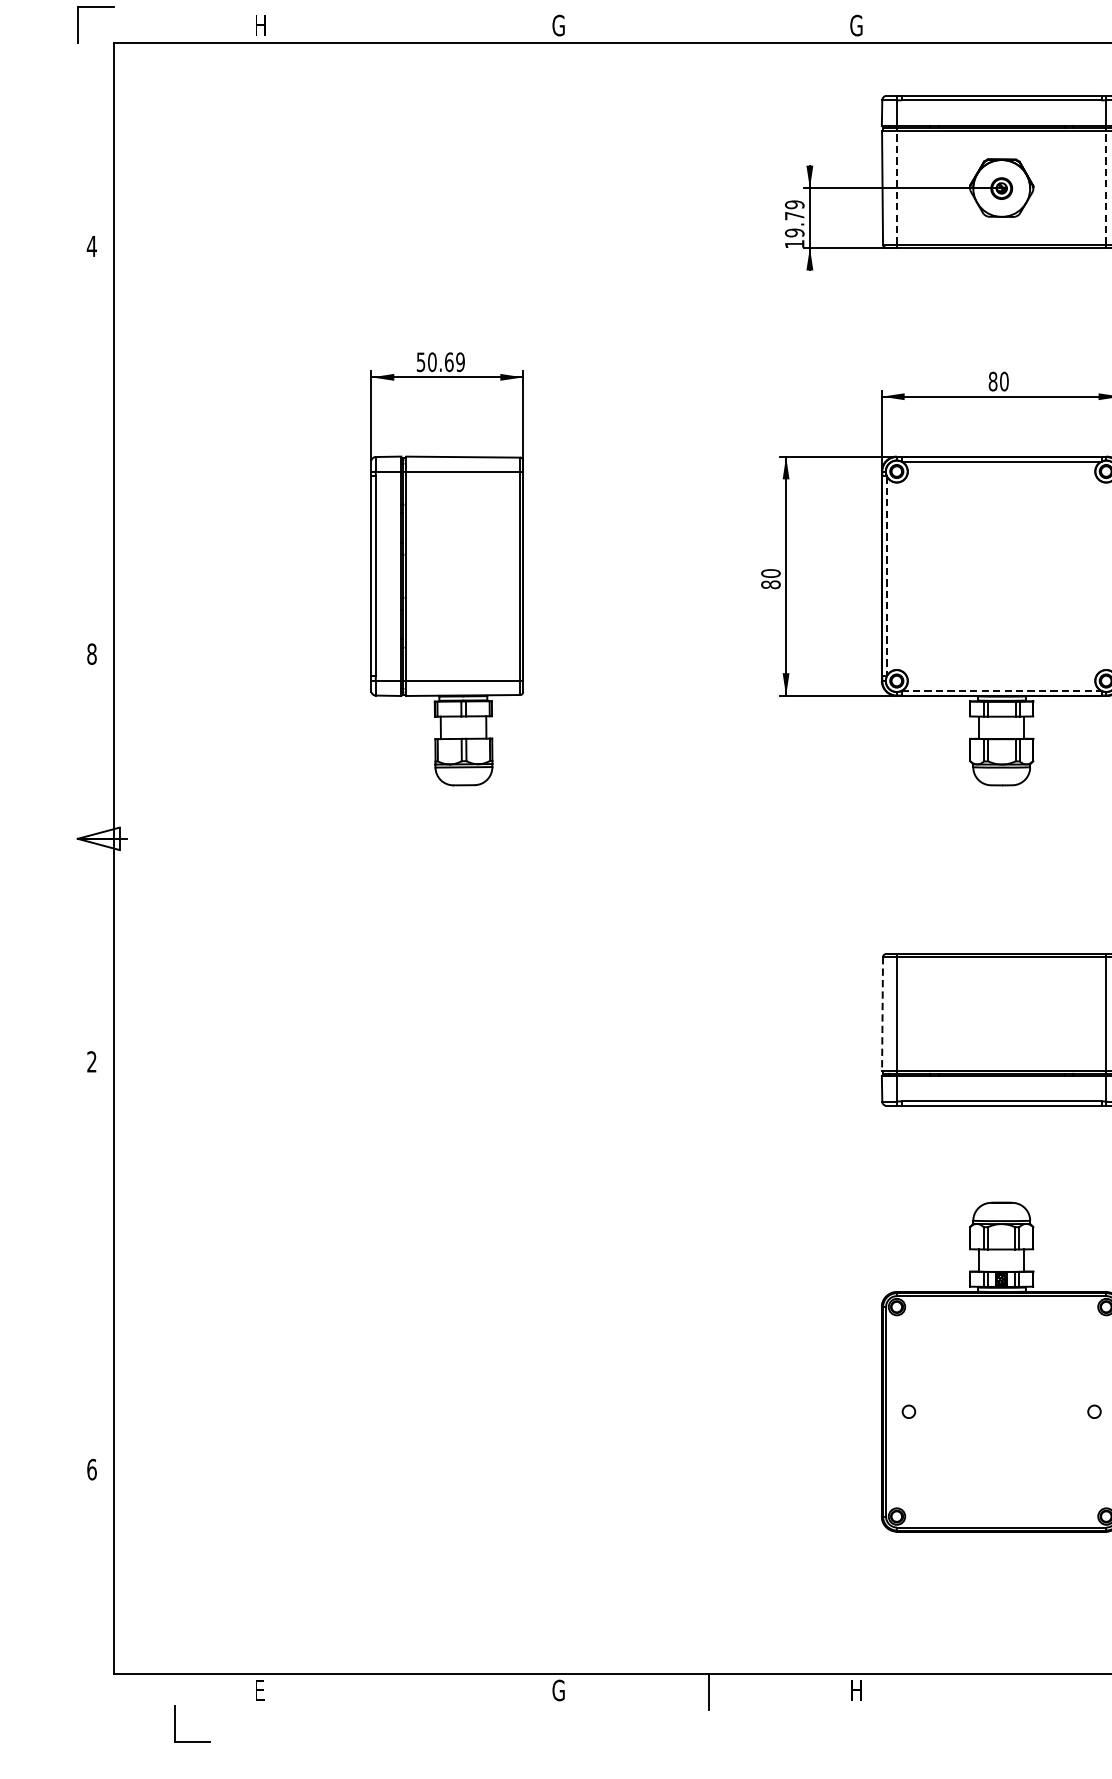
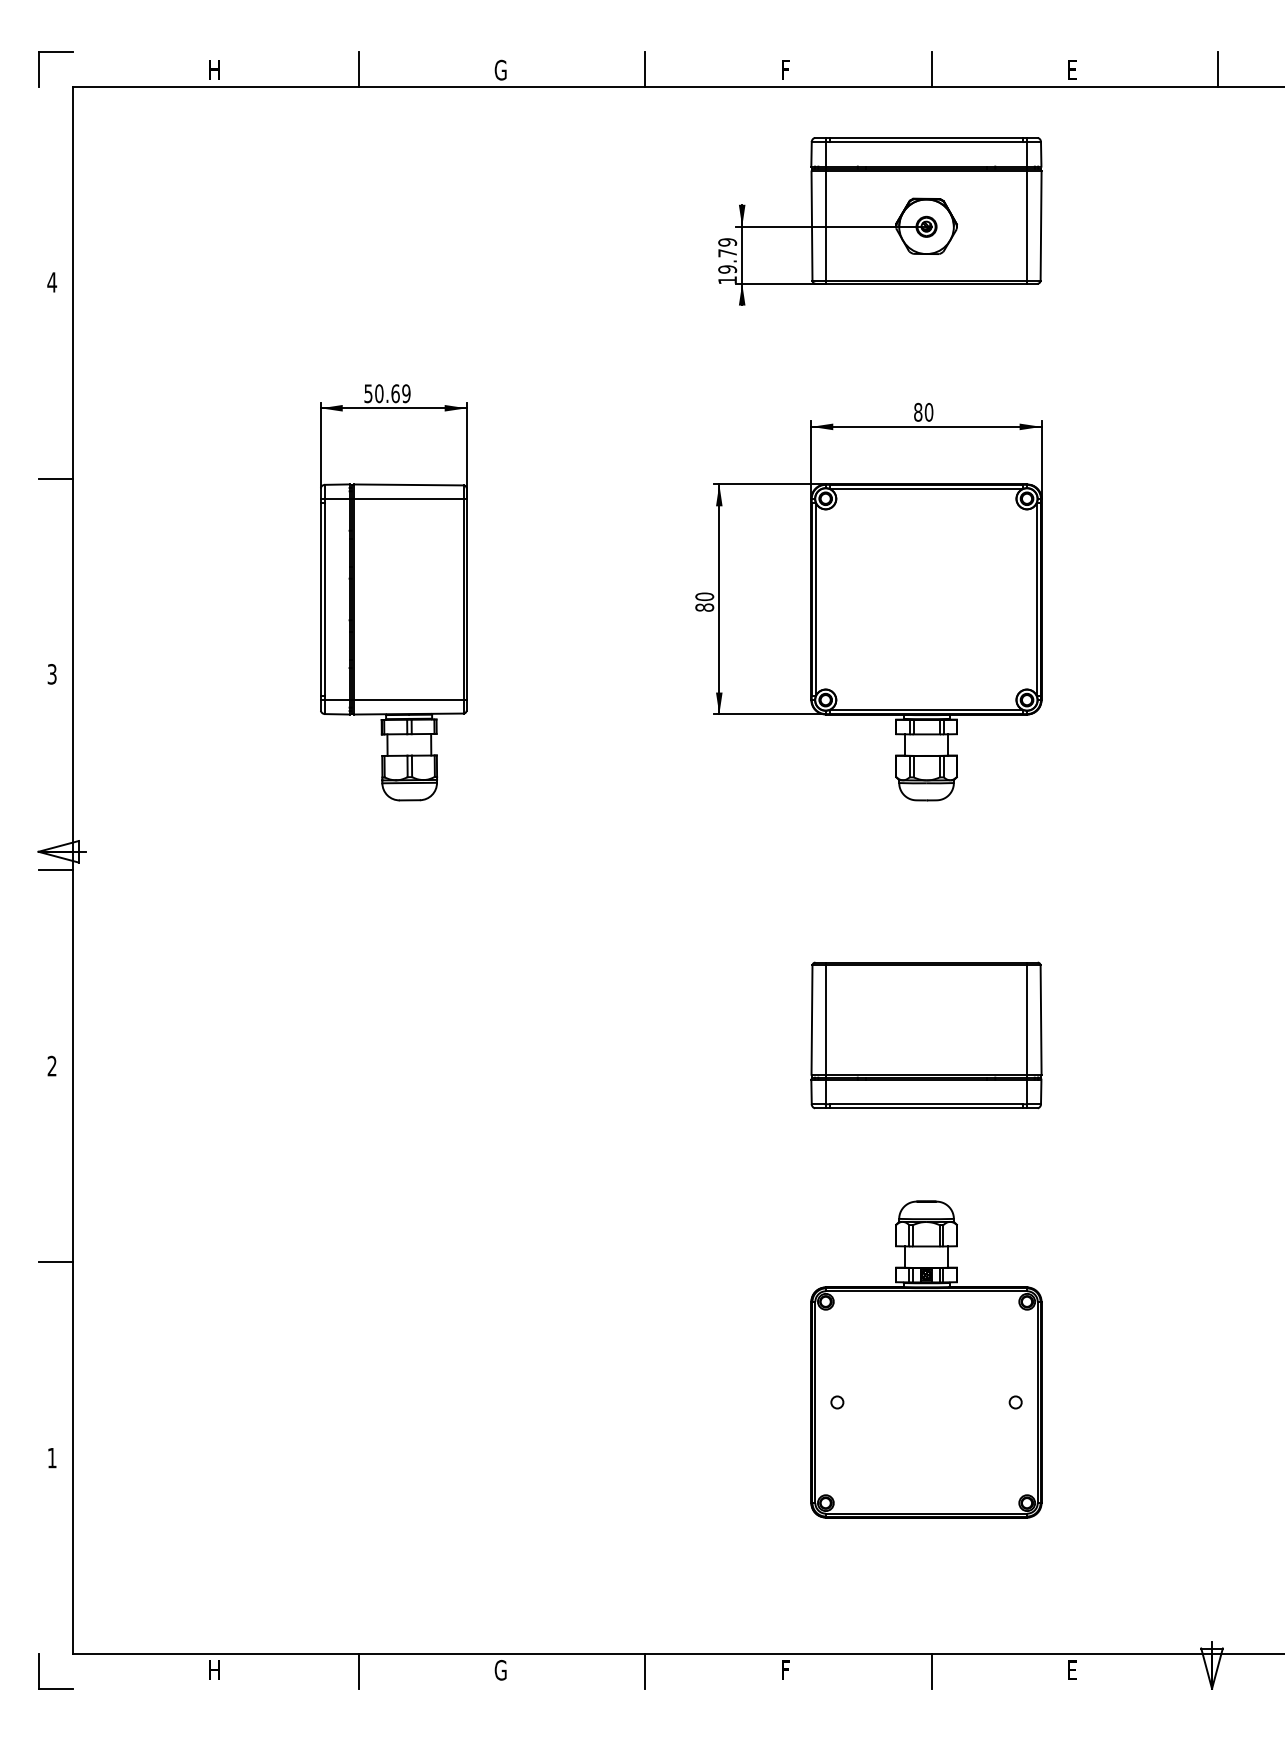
line: (411, 24) -> (359, 69), added
line: (709, 24) -> (645, 69), added
text: (856, 24) -> (786, 69), G -> F
line: (1006, 24) -> (931, 69), added
line: (896, 188) -> (825, 226), dashed -> solid
line: (1106, 188) -> (1027, 226), dashed -> solid
line: (95, 450) -> (55, 478), added
line: (887, 576) -> (816, 599), dashed -> solid
text: (91, 654) -> (51, 674), 8 -> 3
line: (1001, 690) -> (926, 709), dashed -> solid
line: (95, 858) -> (55, 870), added
line: (883, 1014) -> (812, 1020), dashed -> solid
line: (95, 1266) -> (55, 1262), added
text: (91, 1469) -> (51, 1457), 6 -> 1
text: (261, 1689) -> (215, 1669), E -> H
text: (857, 1689) -> (787, 1669), H -> F
line: (411, 1691) -> (359, 1671), added
line: (1006, 1691) -> (931, 1671), added
part: (175, 1724) -> (39, 1671), moved

